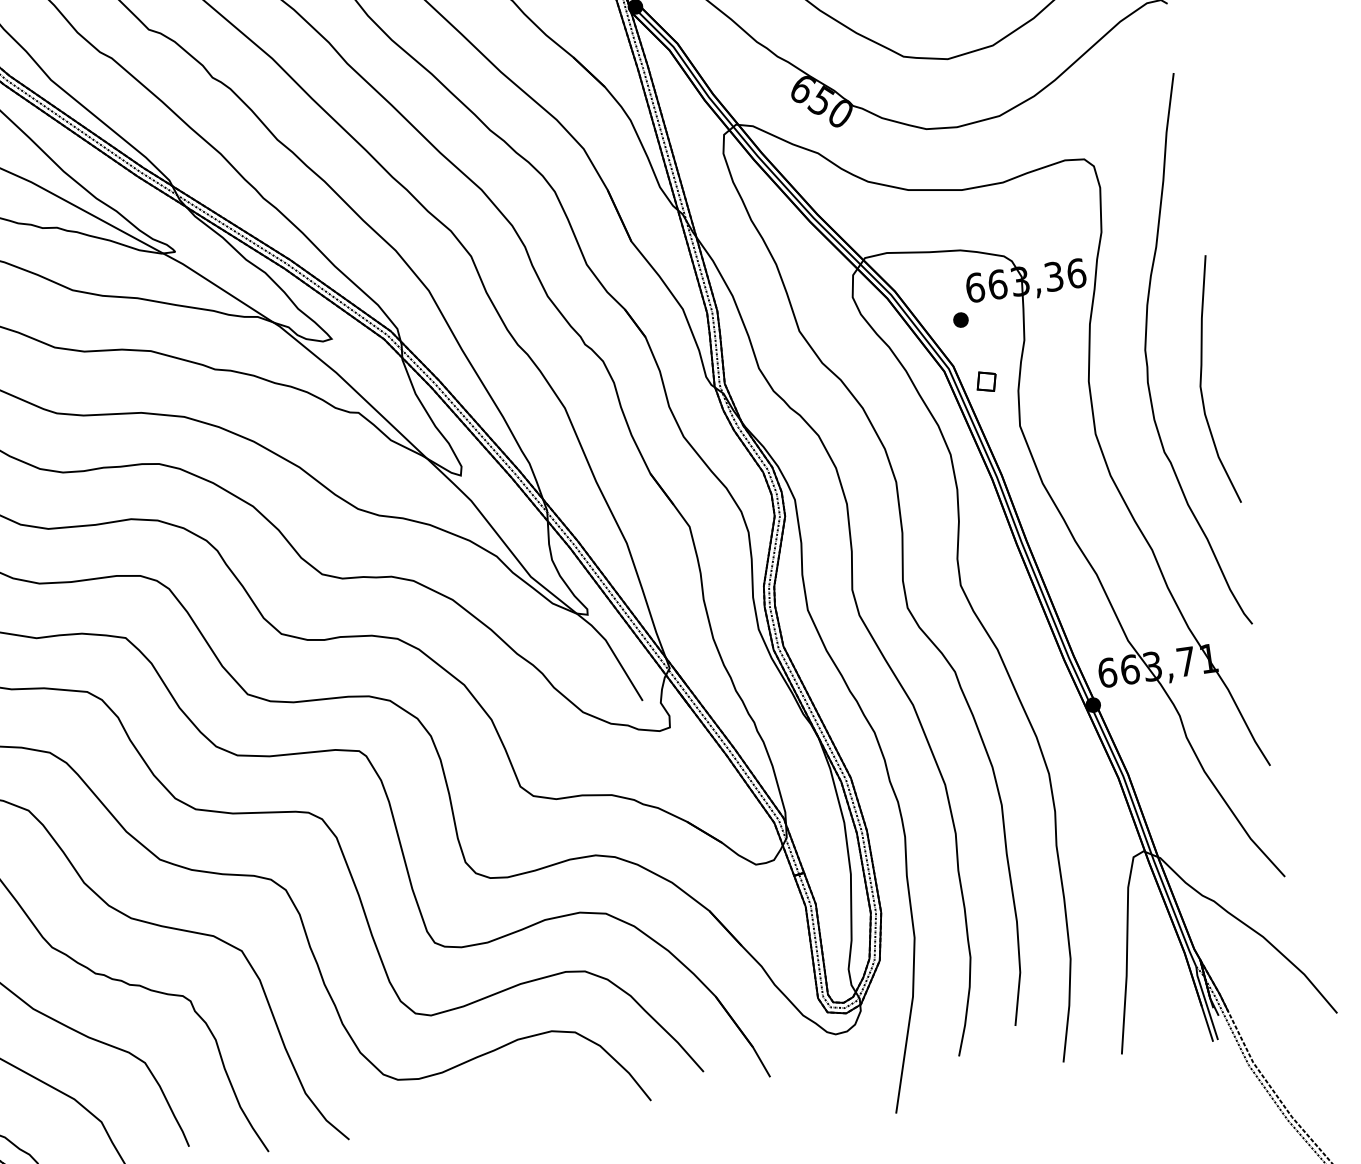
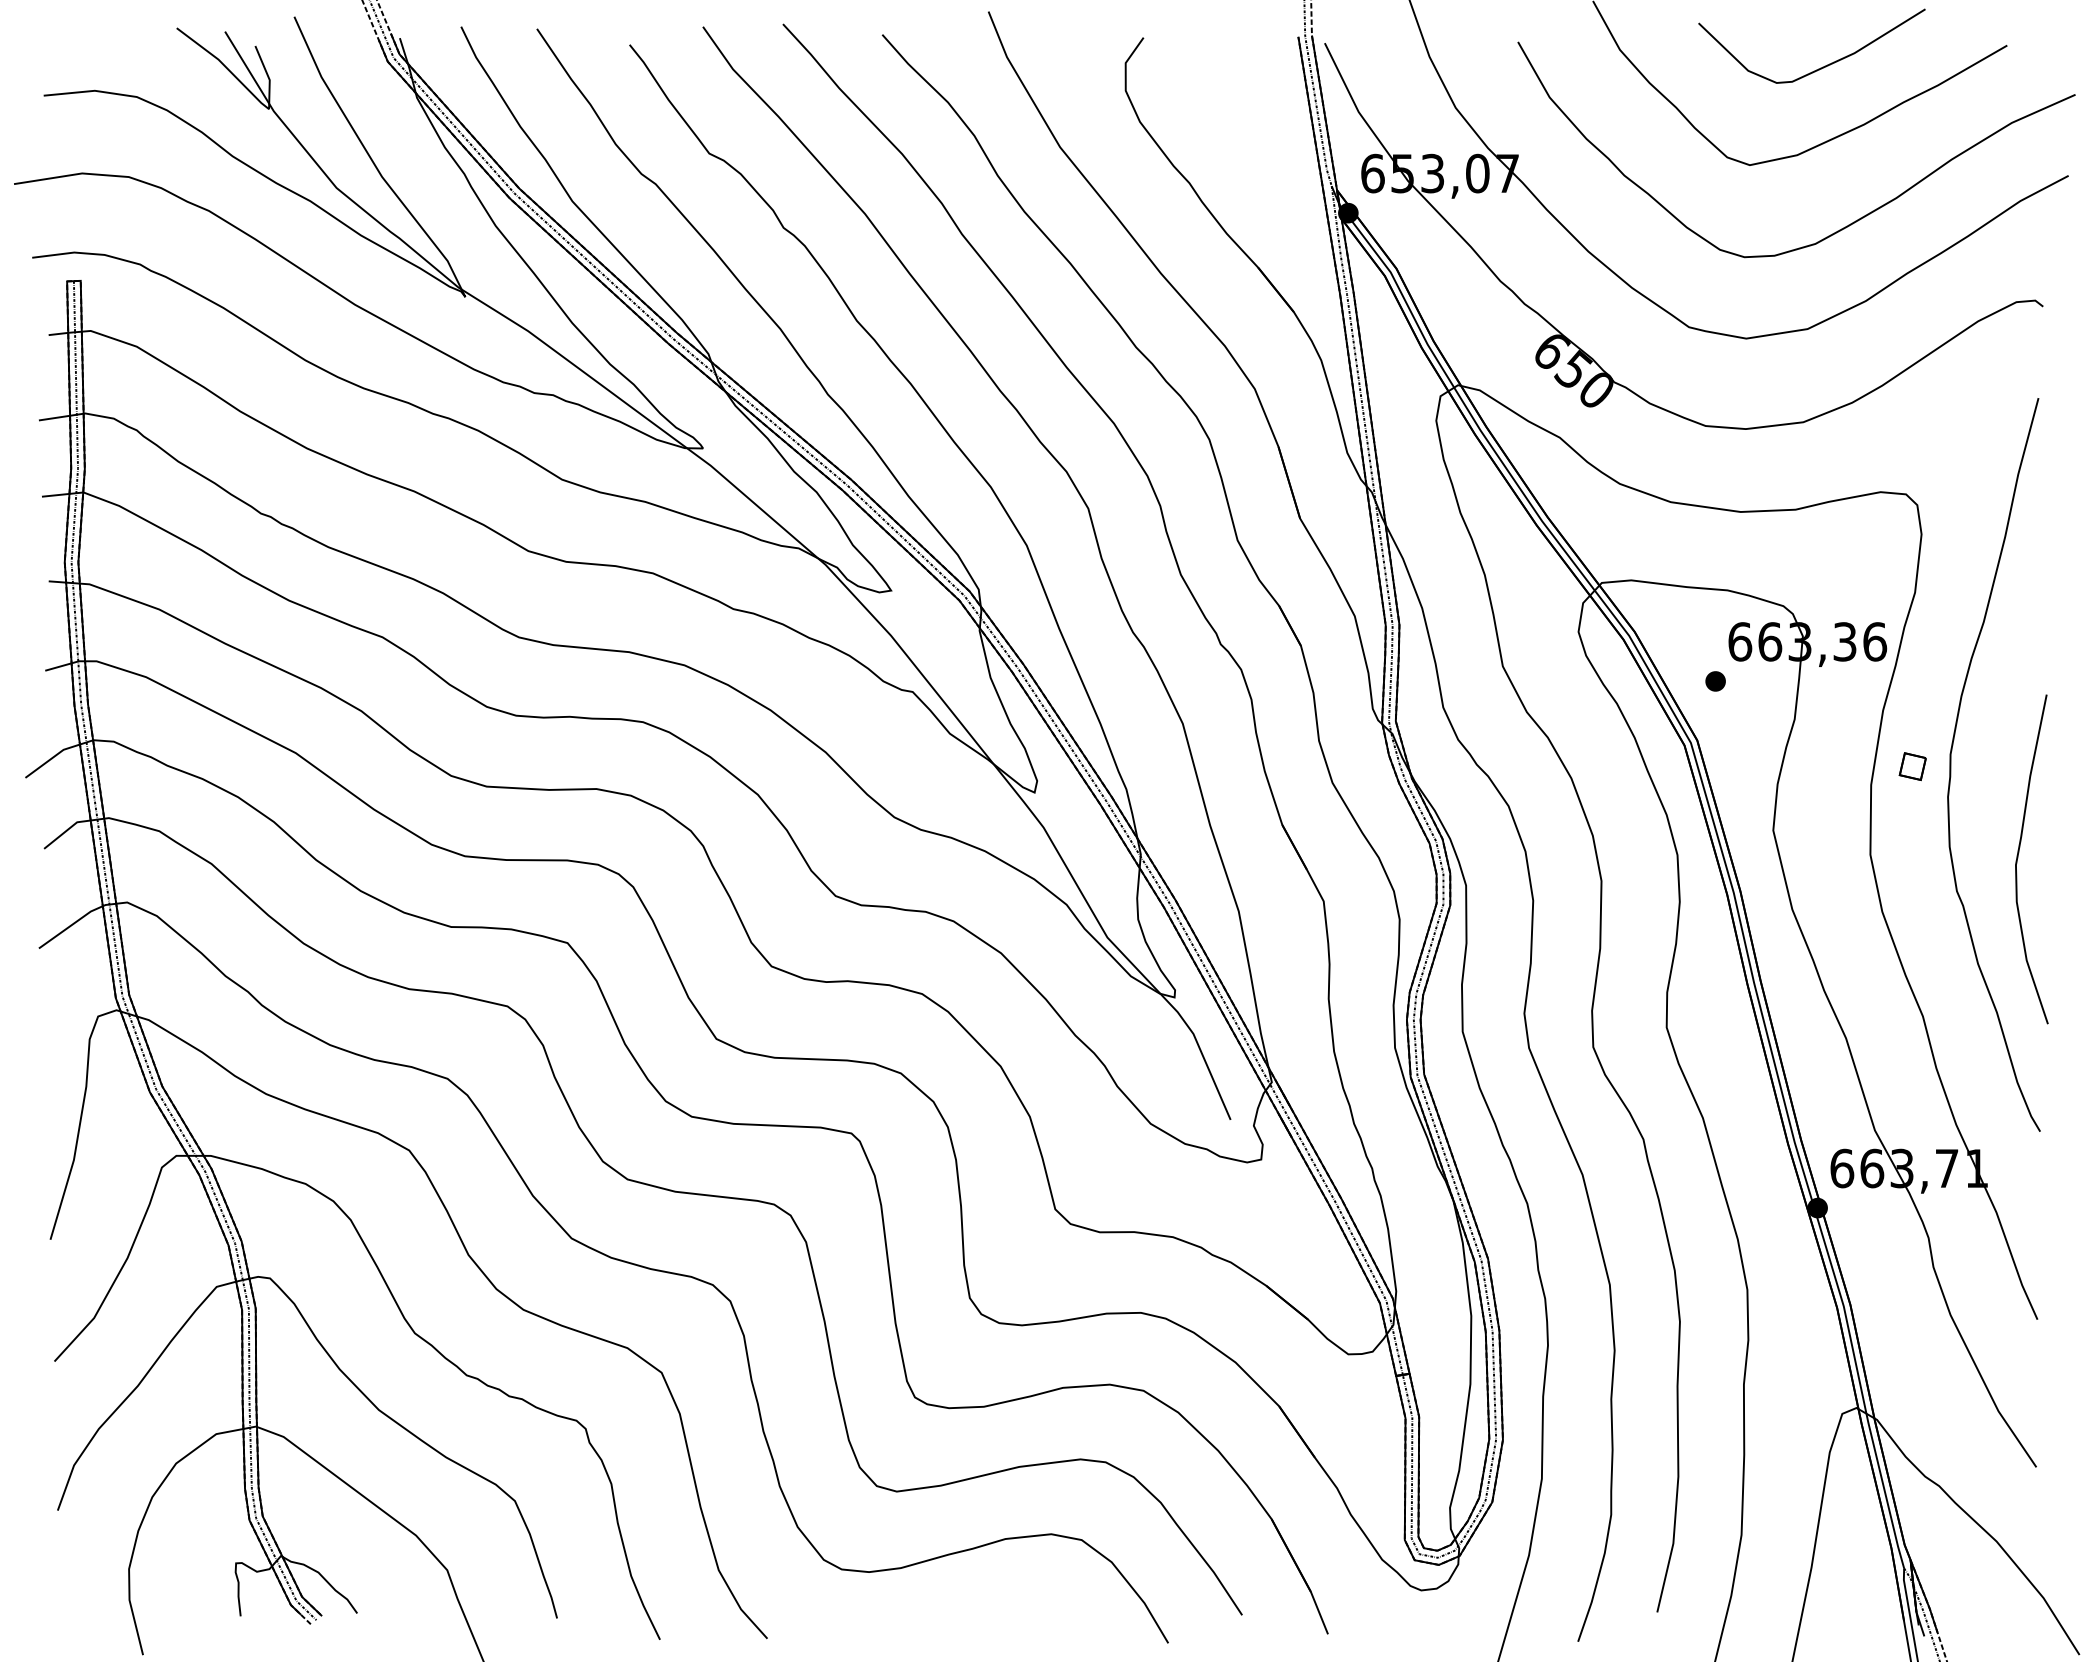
part: (986, 381) -> (1912, 766), moved
curve: (1201, 381) -> (2018, 858), moved

